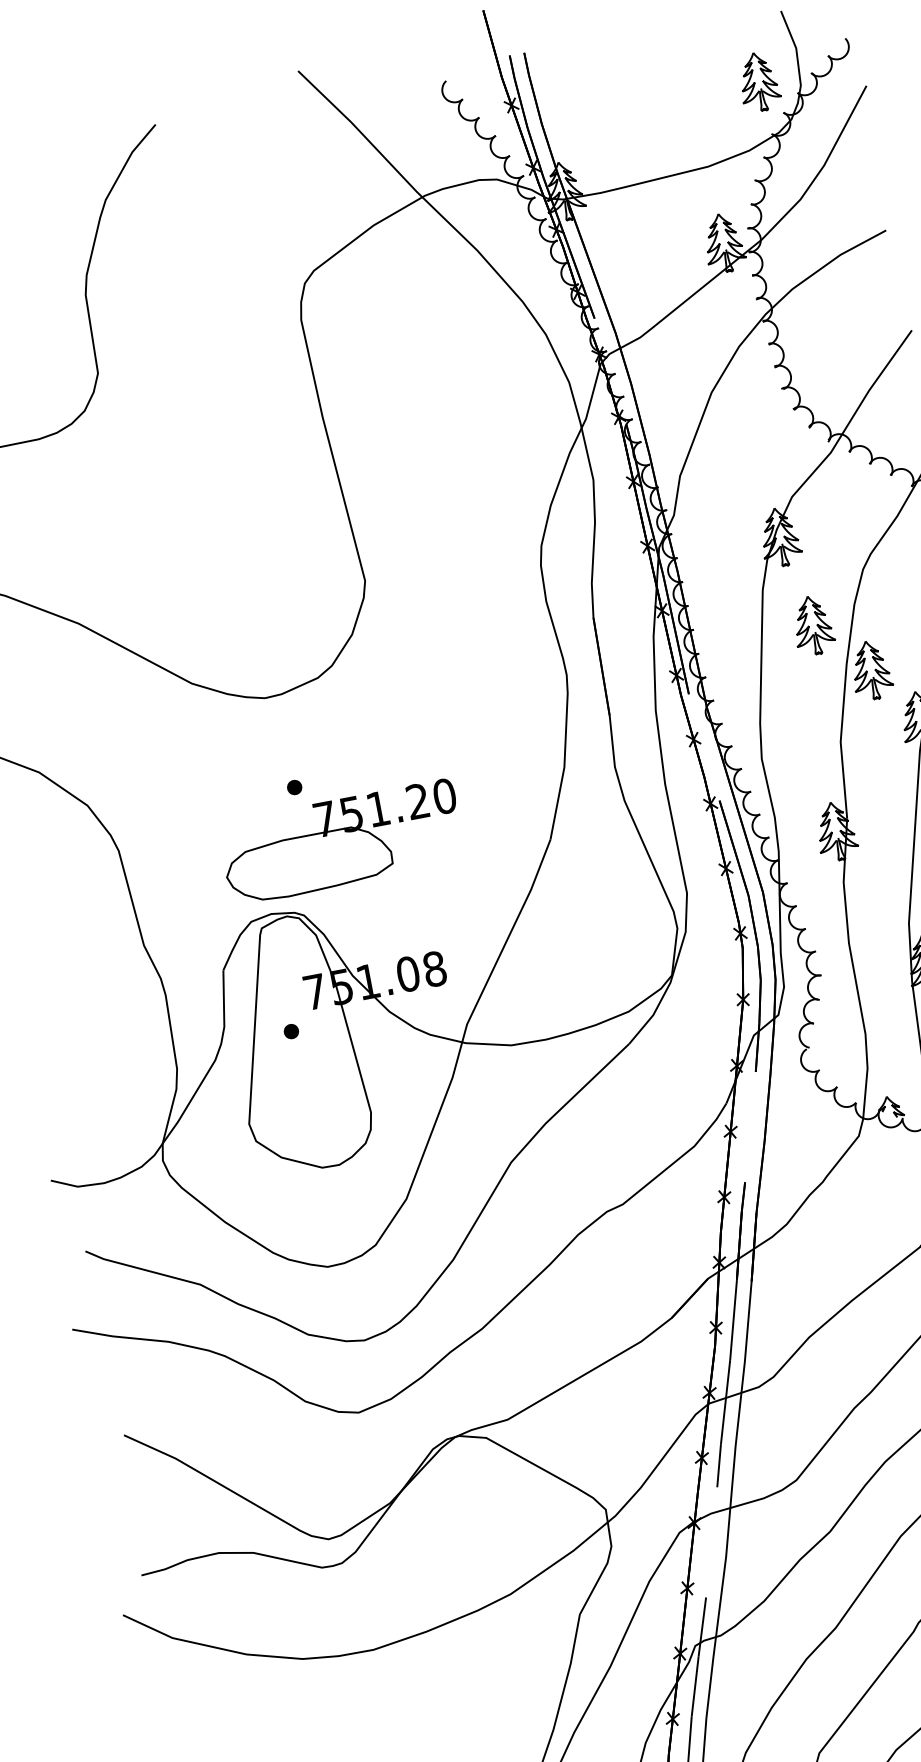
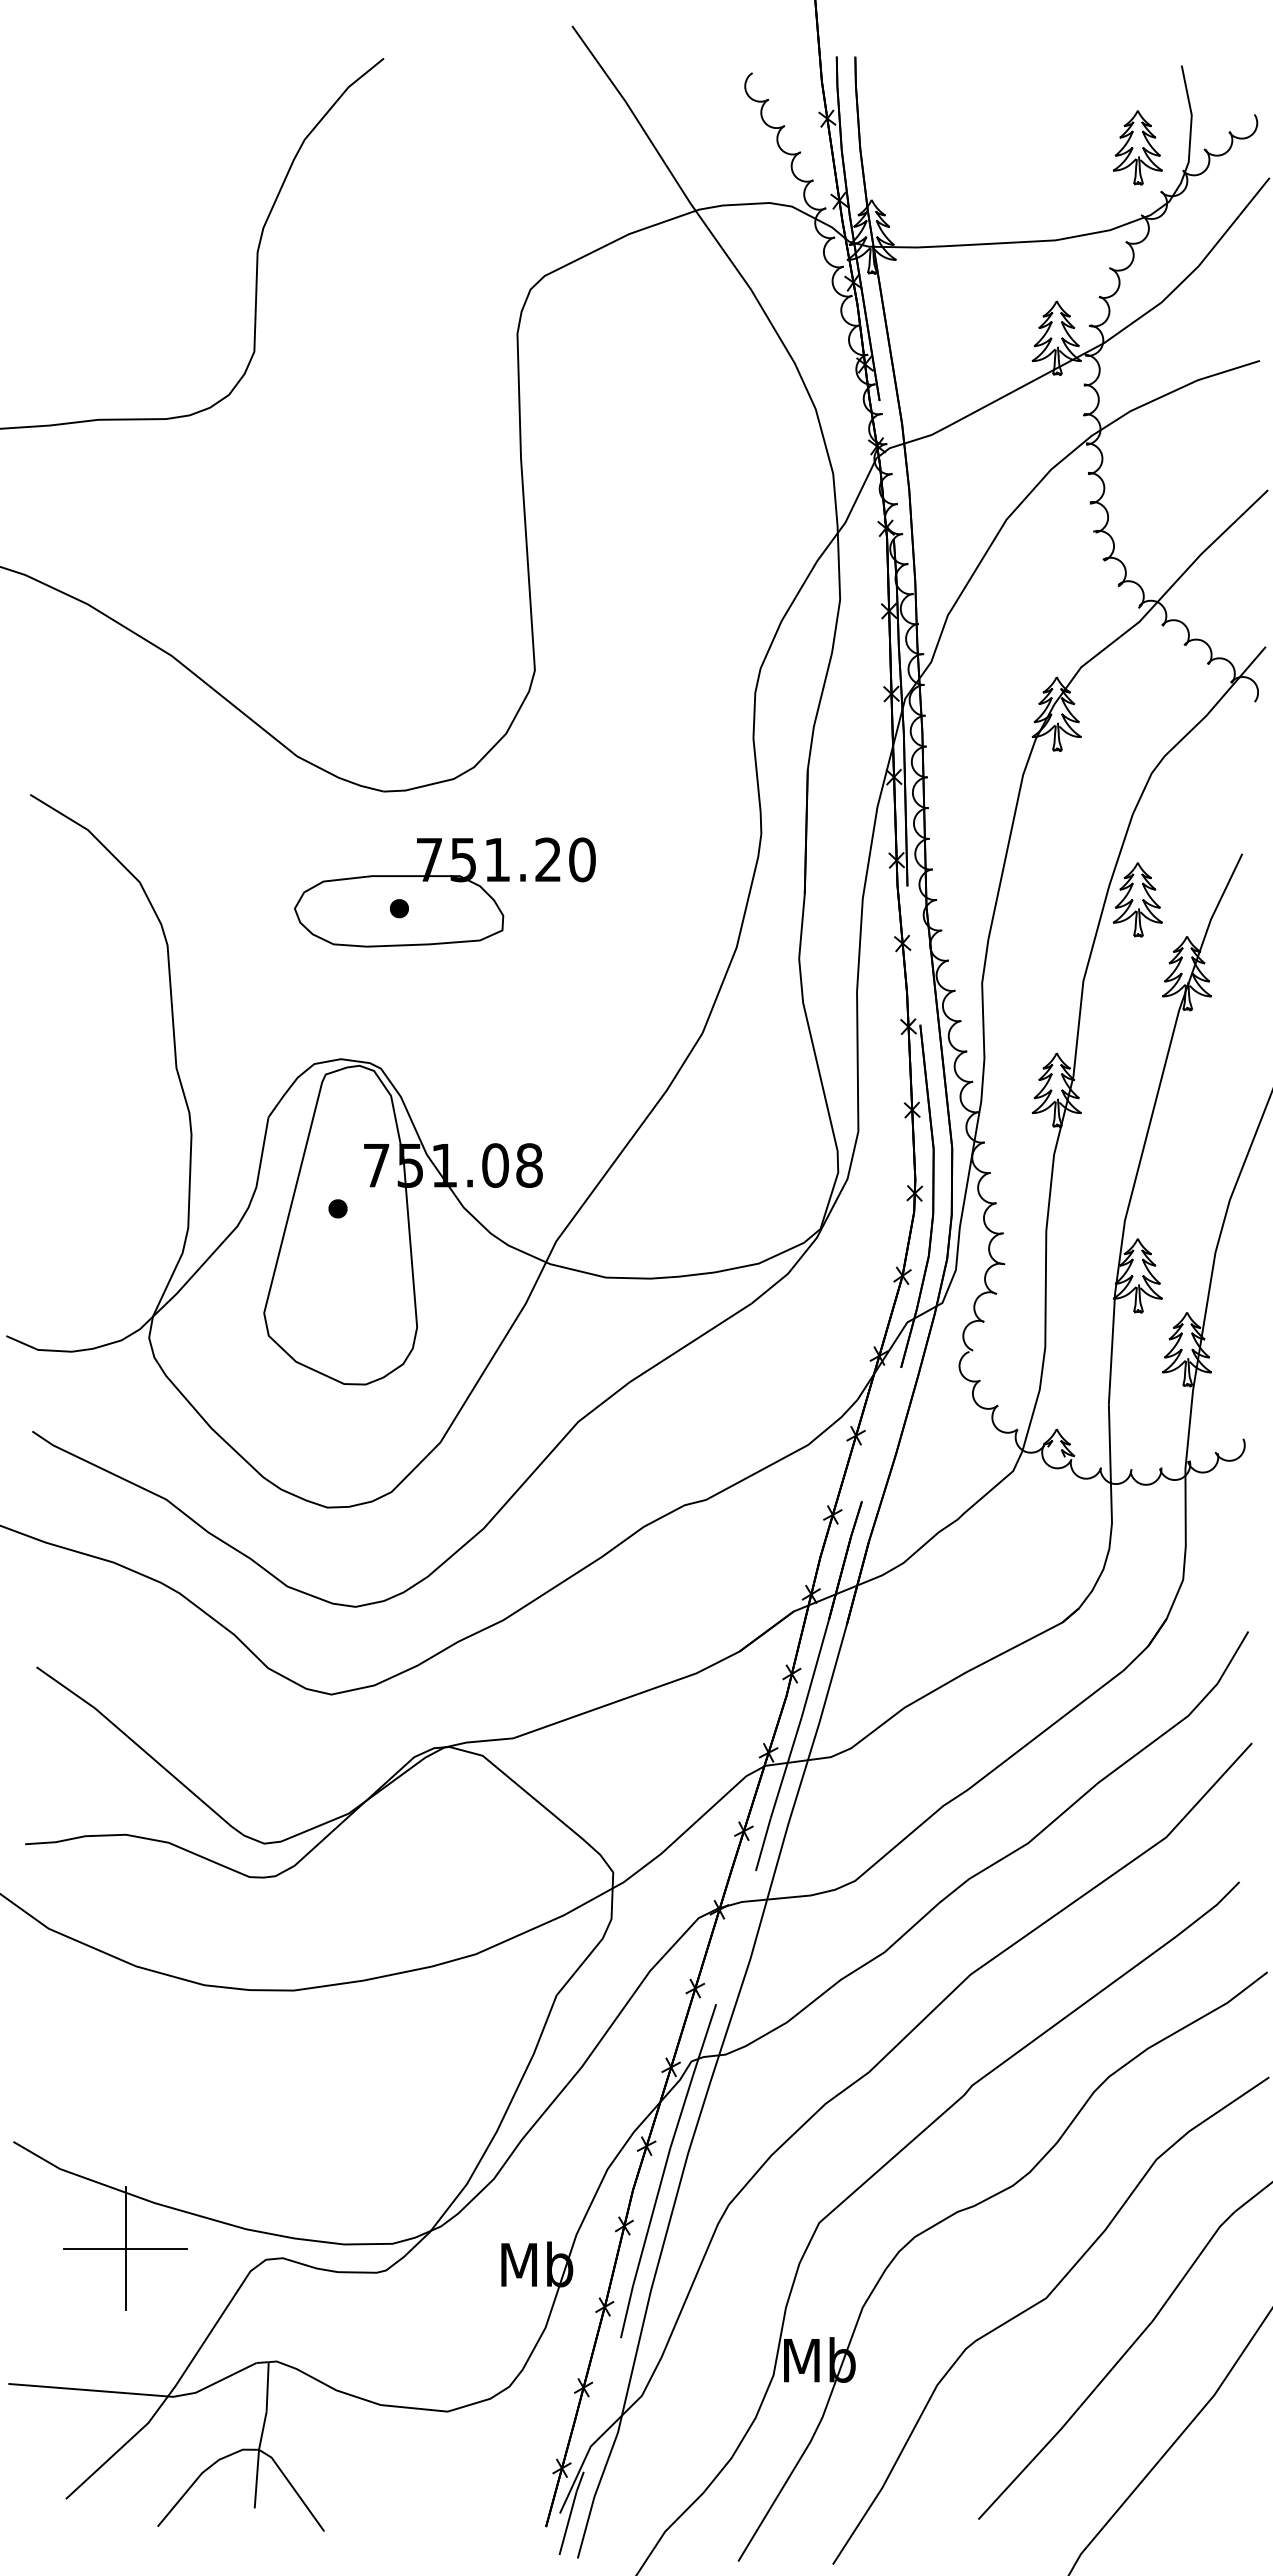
part: (812, 625) -> (1076, 830), removed
part: (341, 842) -> (444, 892), moved

